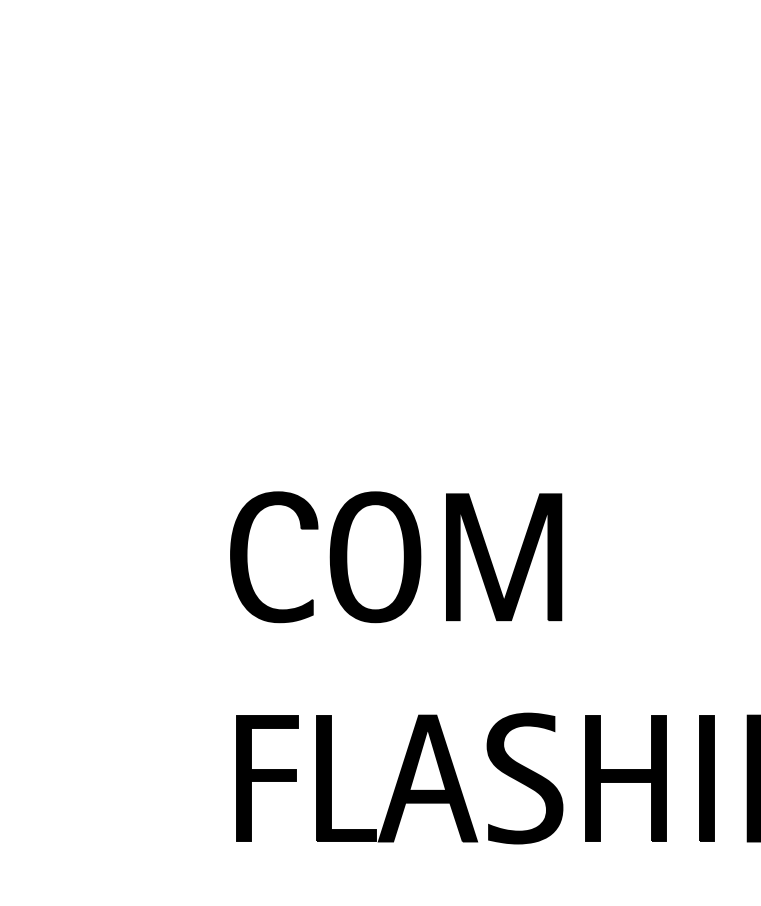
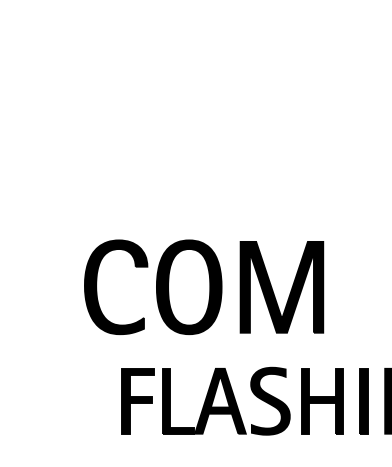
part: (395, 555) -> (203, 286), size x1.4

